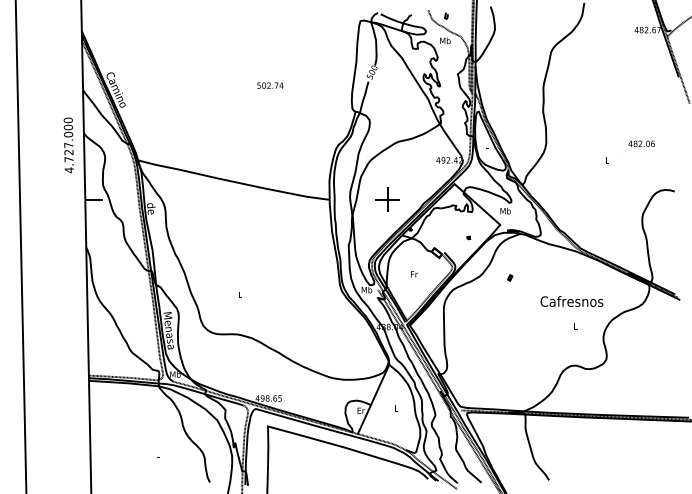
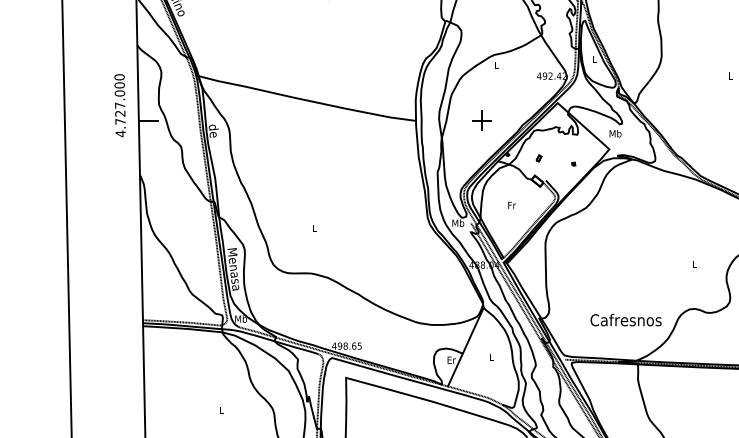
text: (68, 145) -> (119, 105), moved
part: (387, 199) -> (481, 120), size x0.71
part: (510, 277) -> (539, 157), moved
text: (571, 301) -> (625, 320), moved

